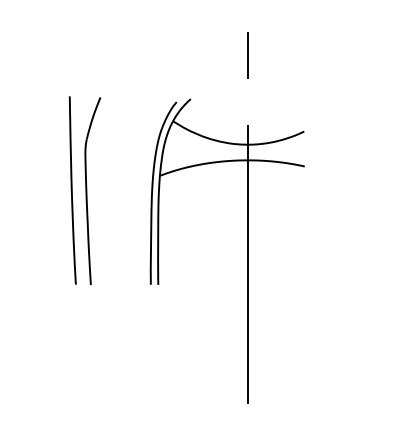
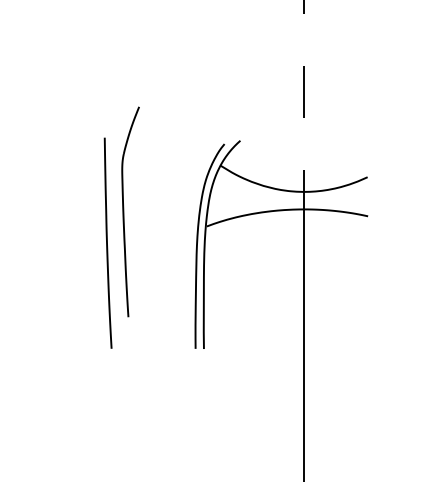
part: (92, 190) -> (130, 211), moved

